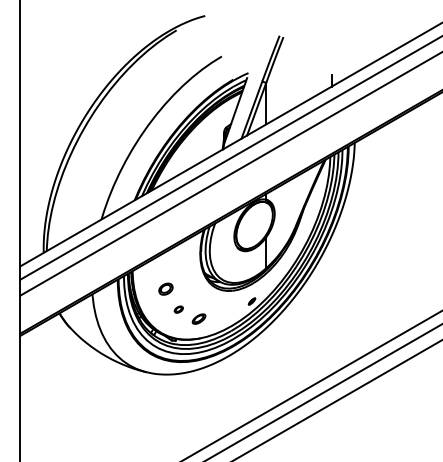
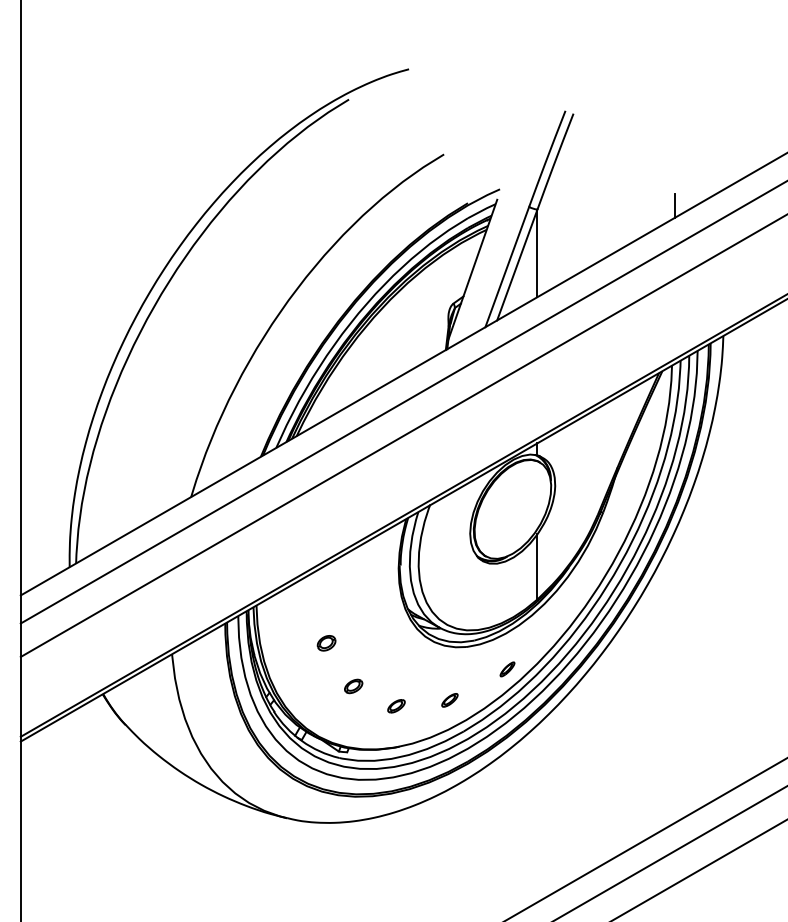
part: (165, 288) -> (325, 641), size x0.62
part: (224, 316) -> (449, 700), added
part: (199, 318) -> (397, 705), size x0.62

